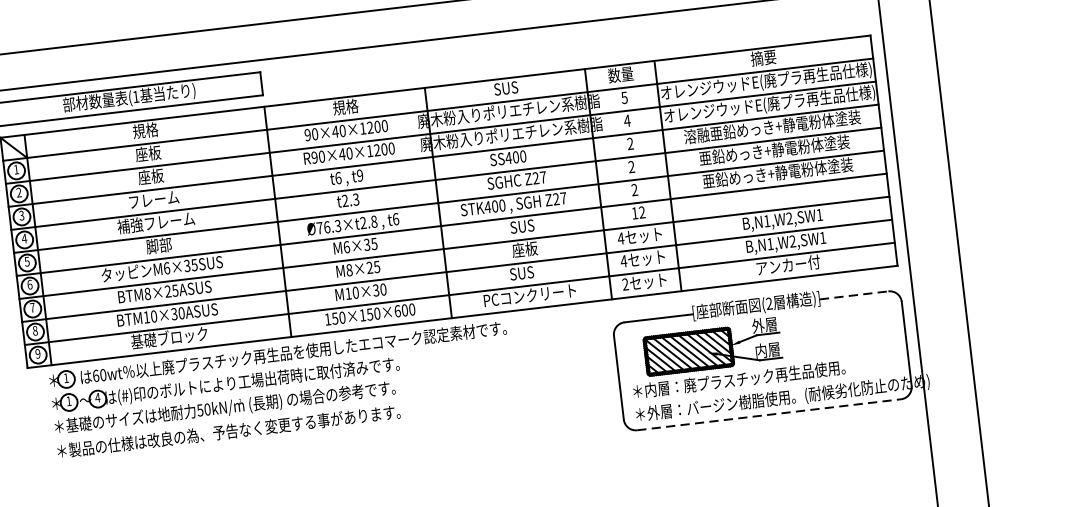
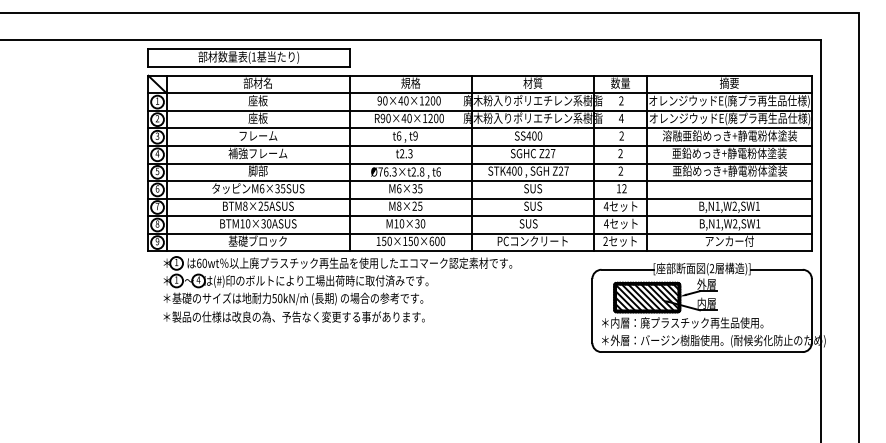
text: (505, 87) -> (532, 82), SUS -> 材質
text: (624, 97) -> (621, 100), 5 -> 2
text: (144, 129) -> (257, 82), 規格 -> 部材名
text: (524, 248) -> (532, 205), 座板 -> SUS
line: (855, 294) -> (777, 269), dashed -> solid
line: (769, 415) -> (702, 352), dashed -> solid

